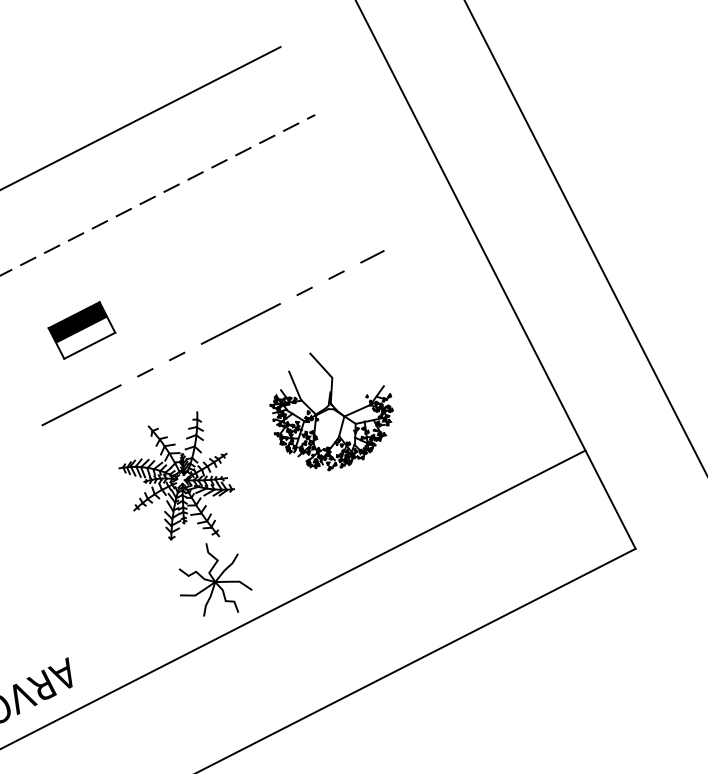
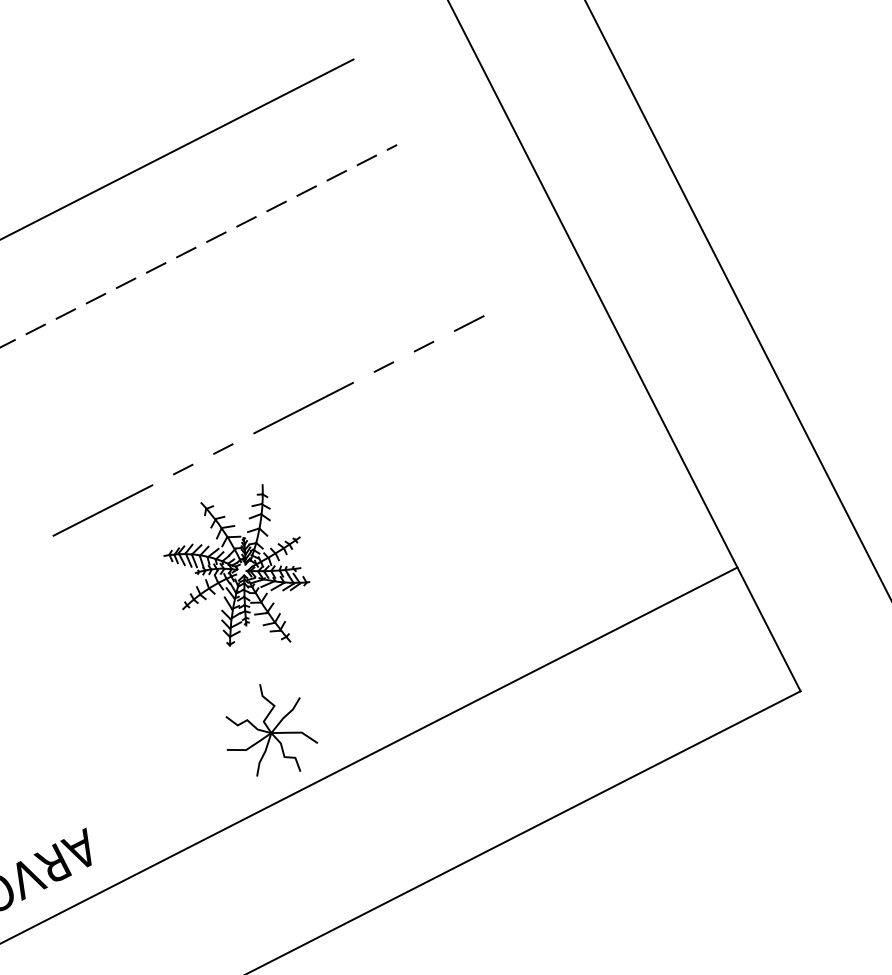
part: (81, 330) -> (103, 416), removed
part: (331, 411) -> (417, 518), removed
part: (176, 475) -> (236, 565), moved

